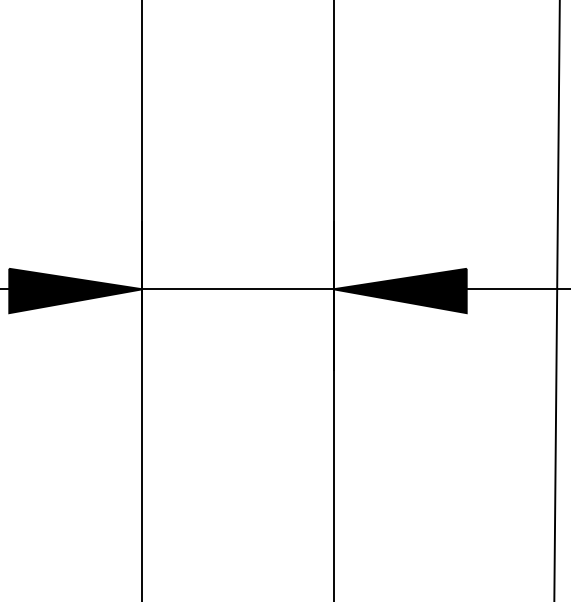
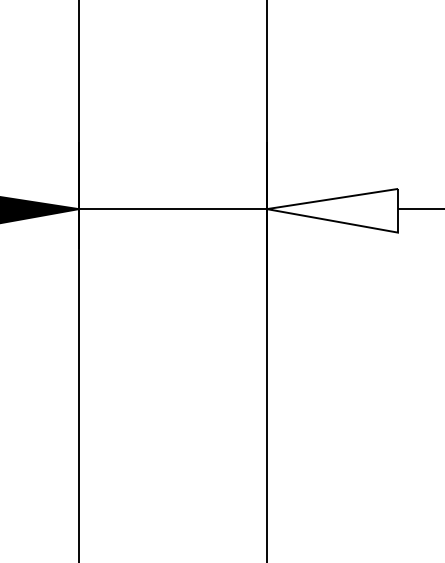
fill: (399, 290) -> (331, 210), removed

